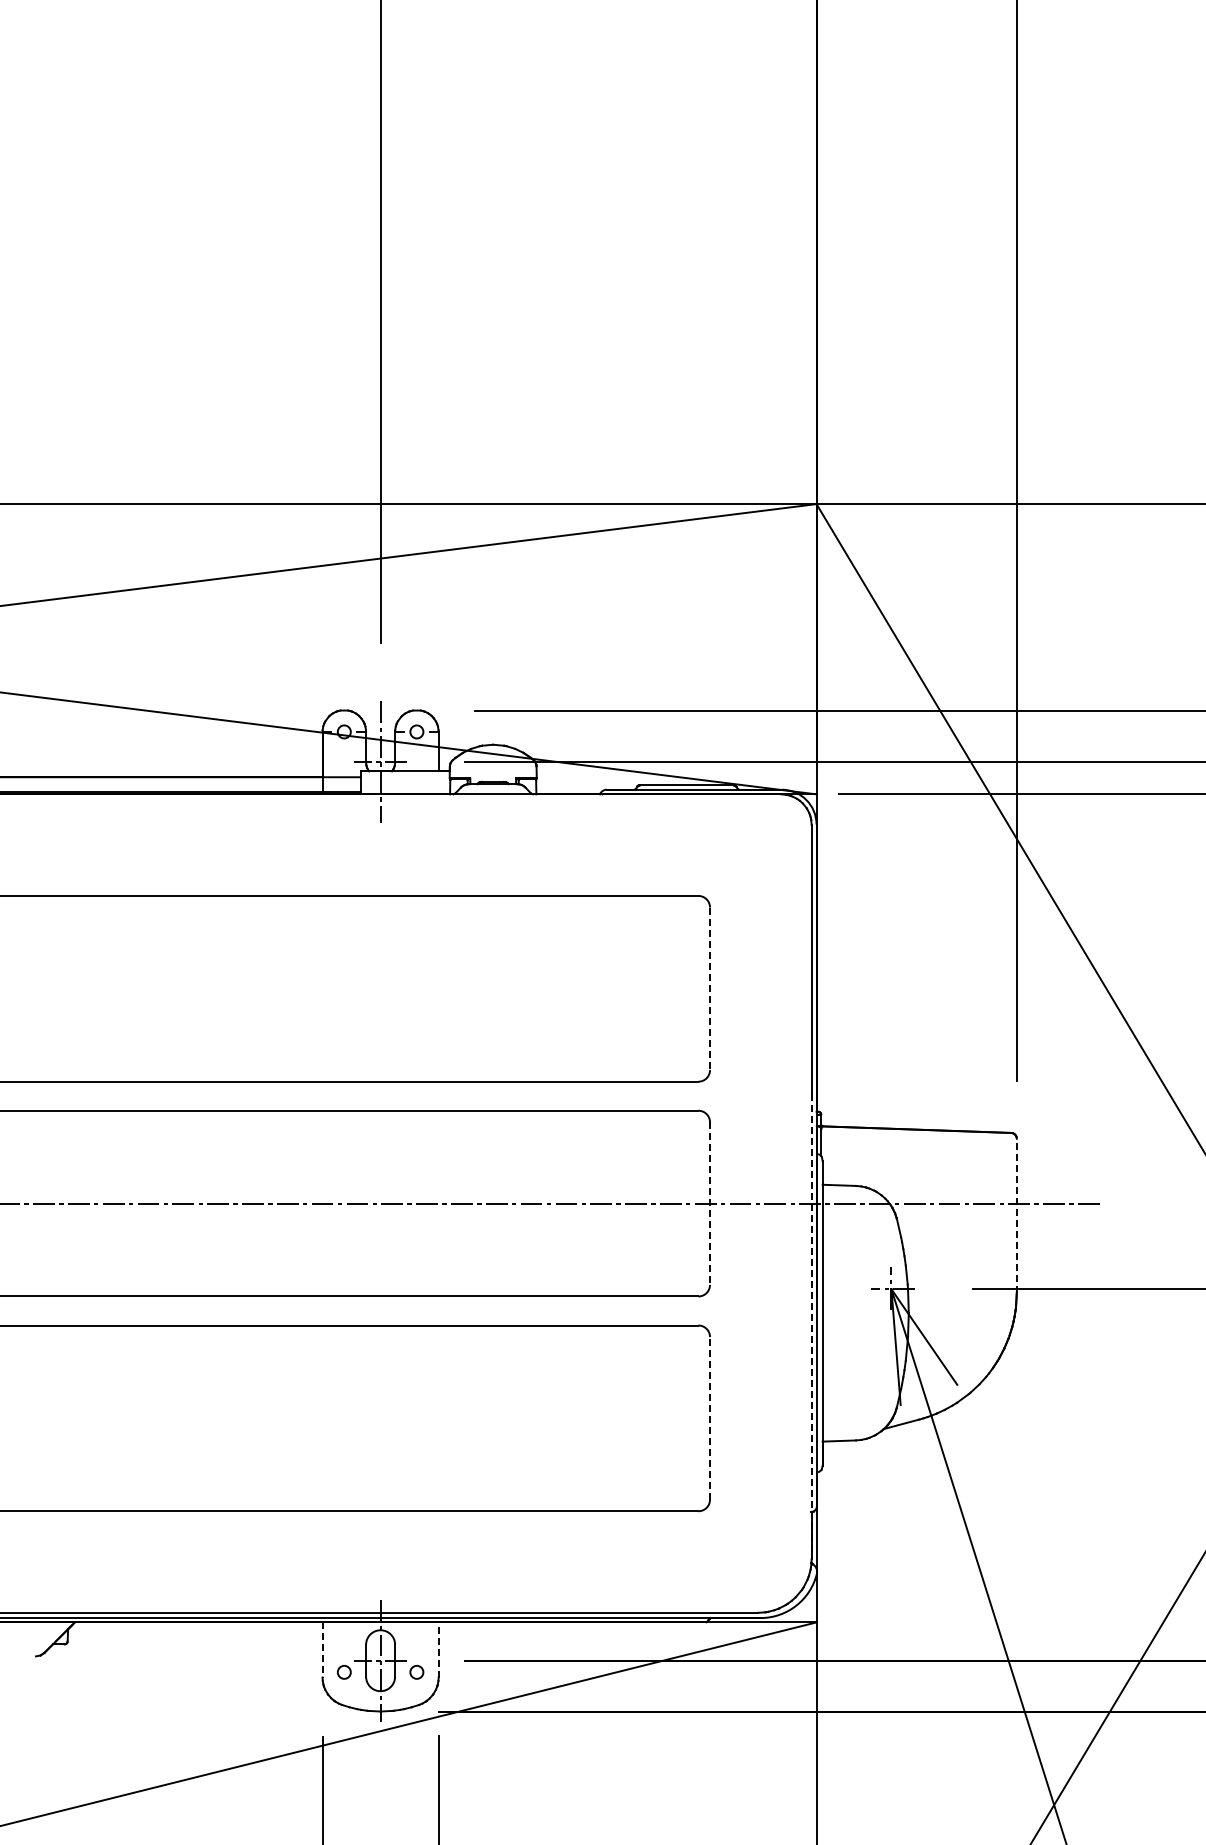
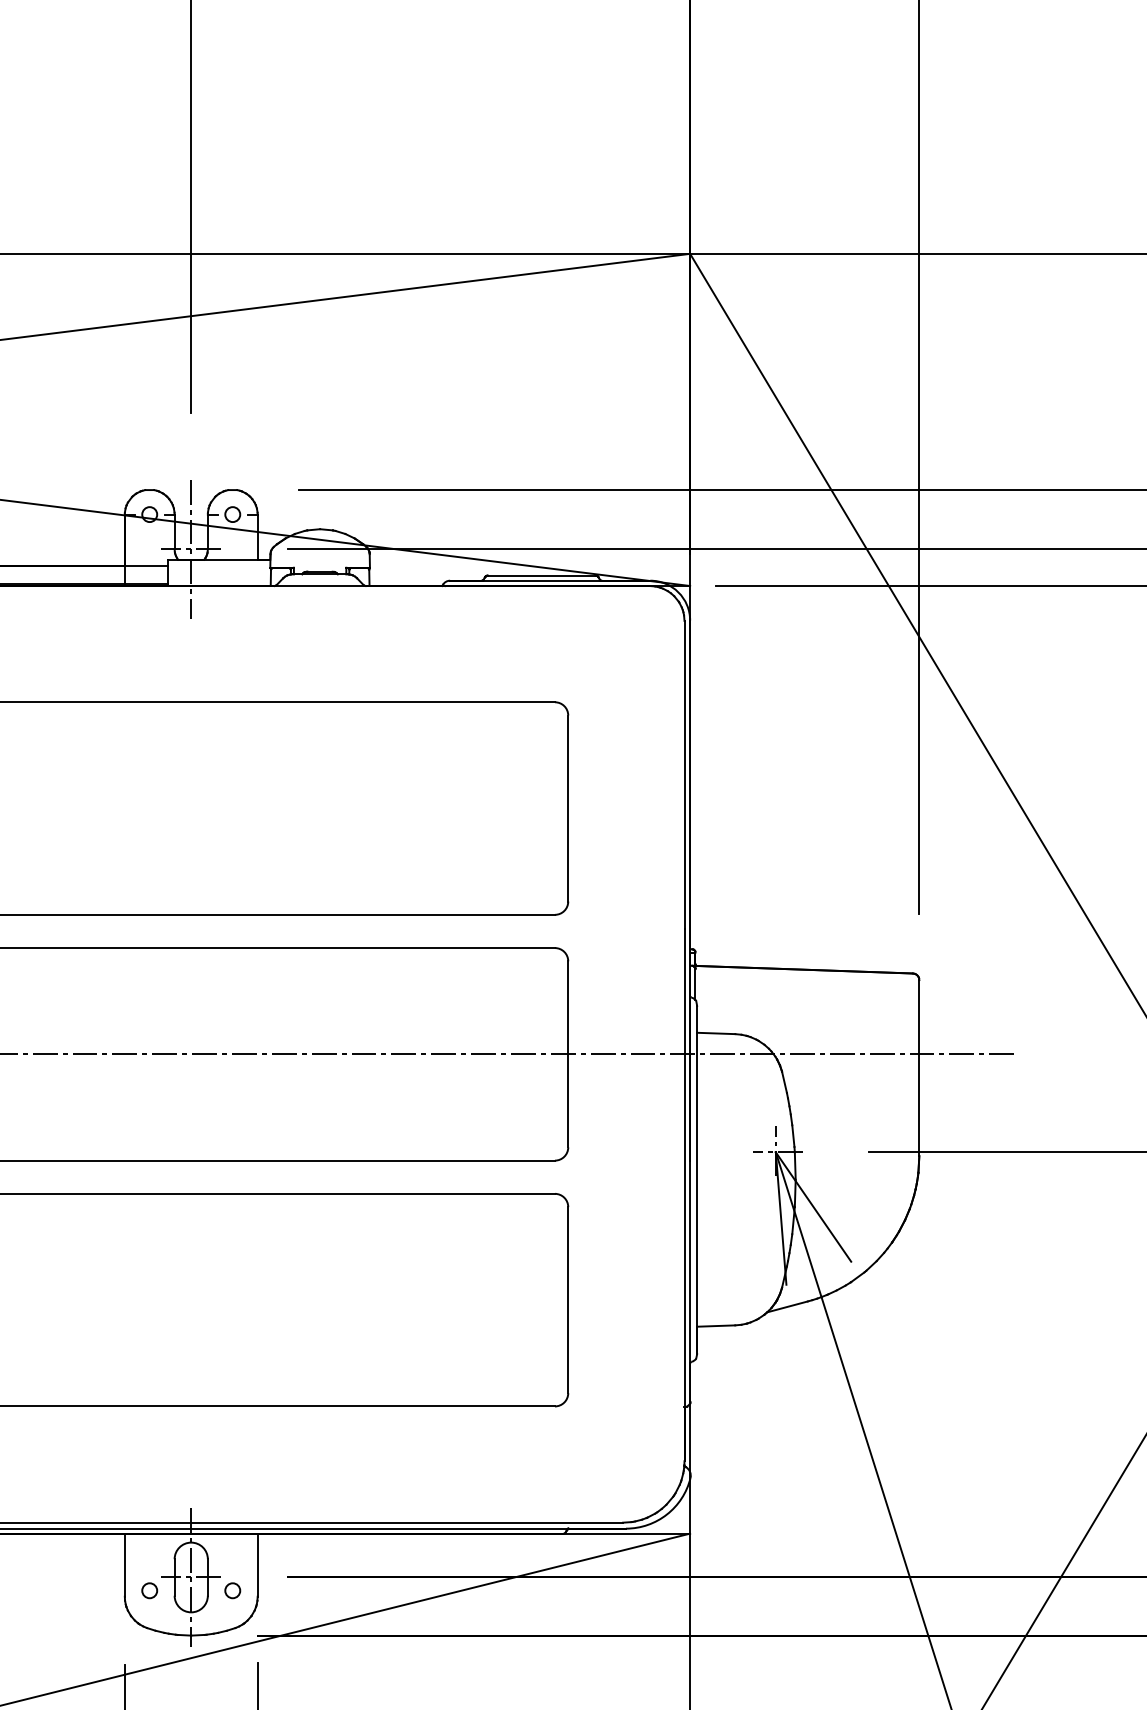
line: (710, 989) -> (568, 809), dashed -> solid
line: (710, 1204) -> (568, 1055), dashed -> solid
line: (1016, 1215) -> (918, 1067), dashed -> solid
line: (811, 1327) -> (684, 1196), dashed -> solid
line: (710, 1417) -> (568, 1299), dashed -> solid
line: (322, 1649) -> (124, 1564), dashed -> solid
line: (438, 1649) -> (257, 1564), dashed -> solid

